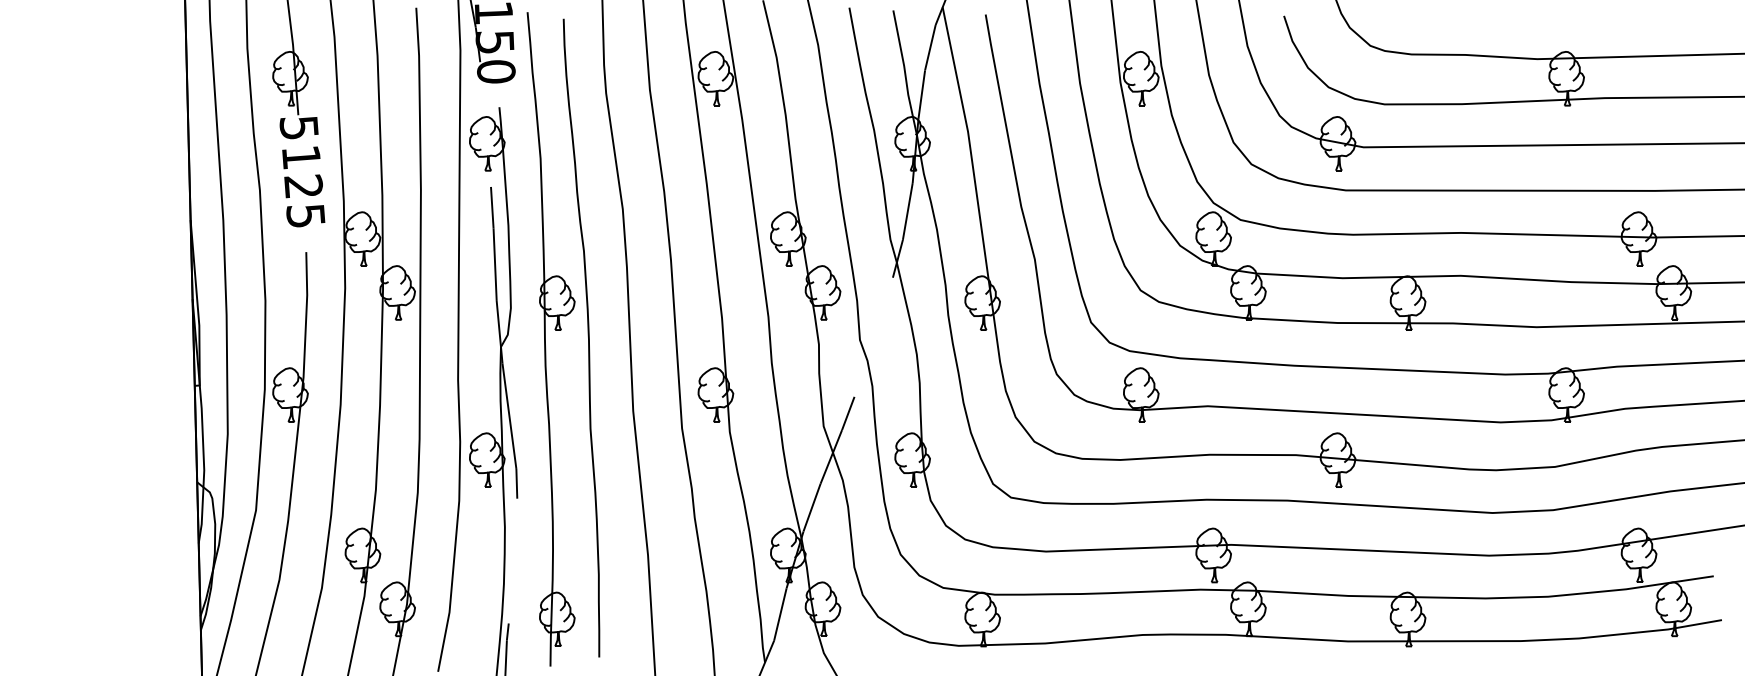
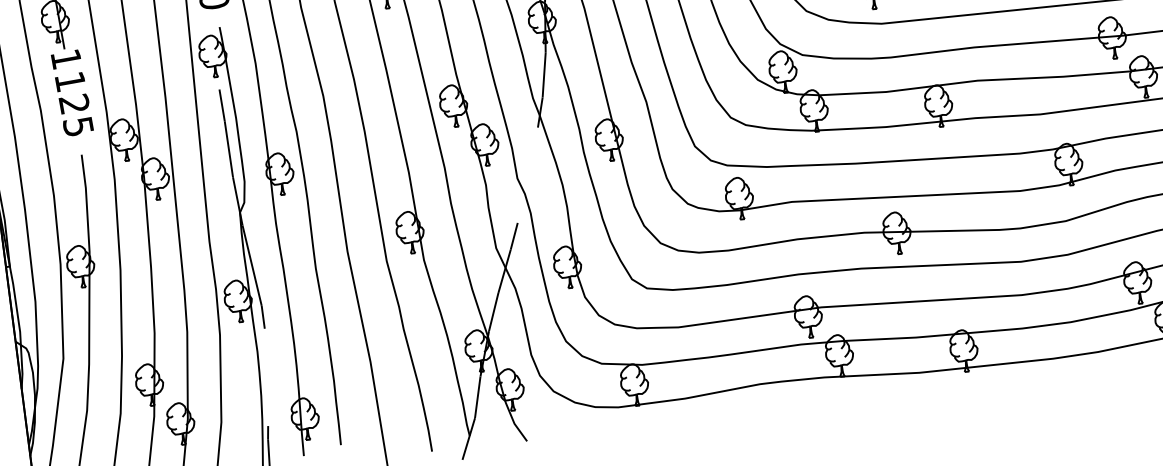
text: (298, 128) -> (65, 59), 5125 -> 1125

